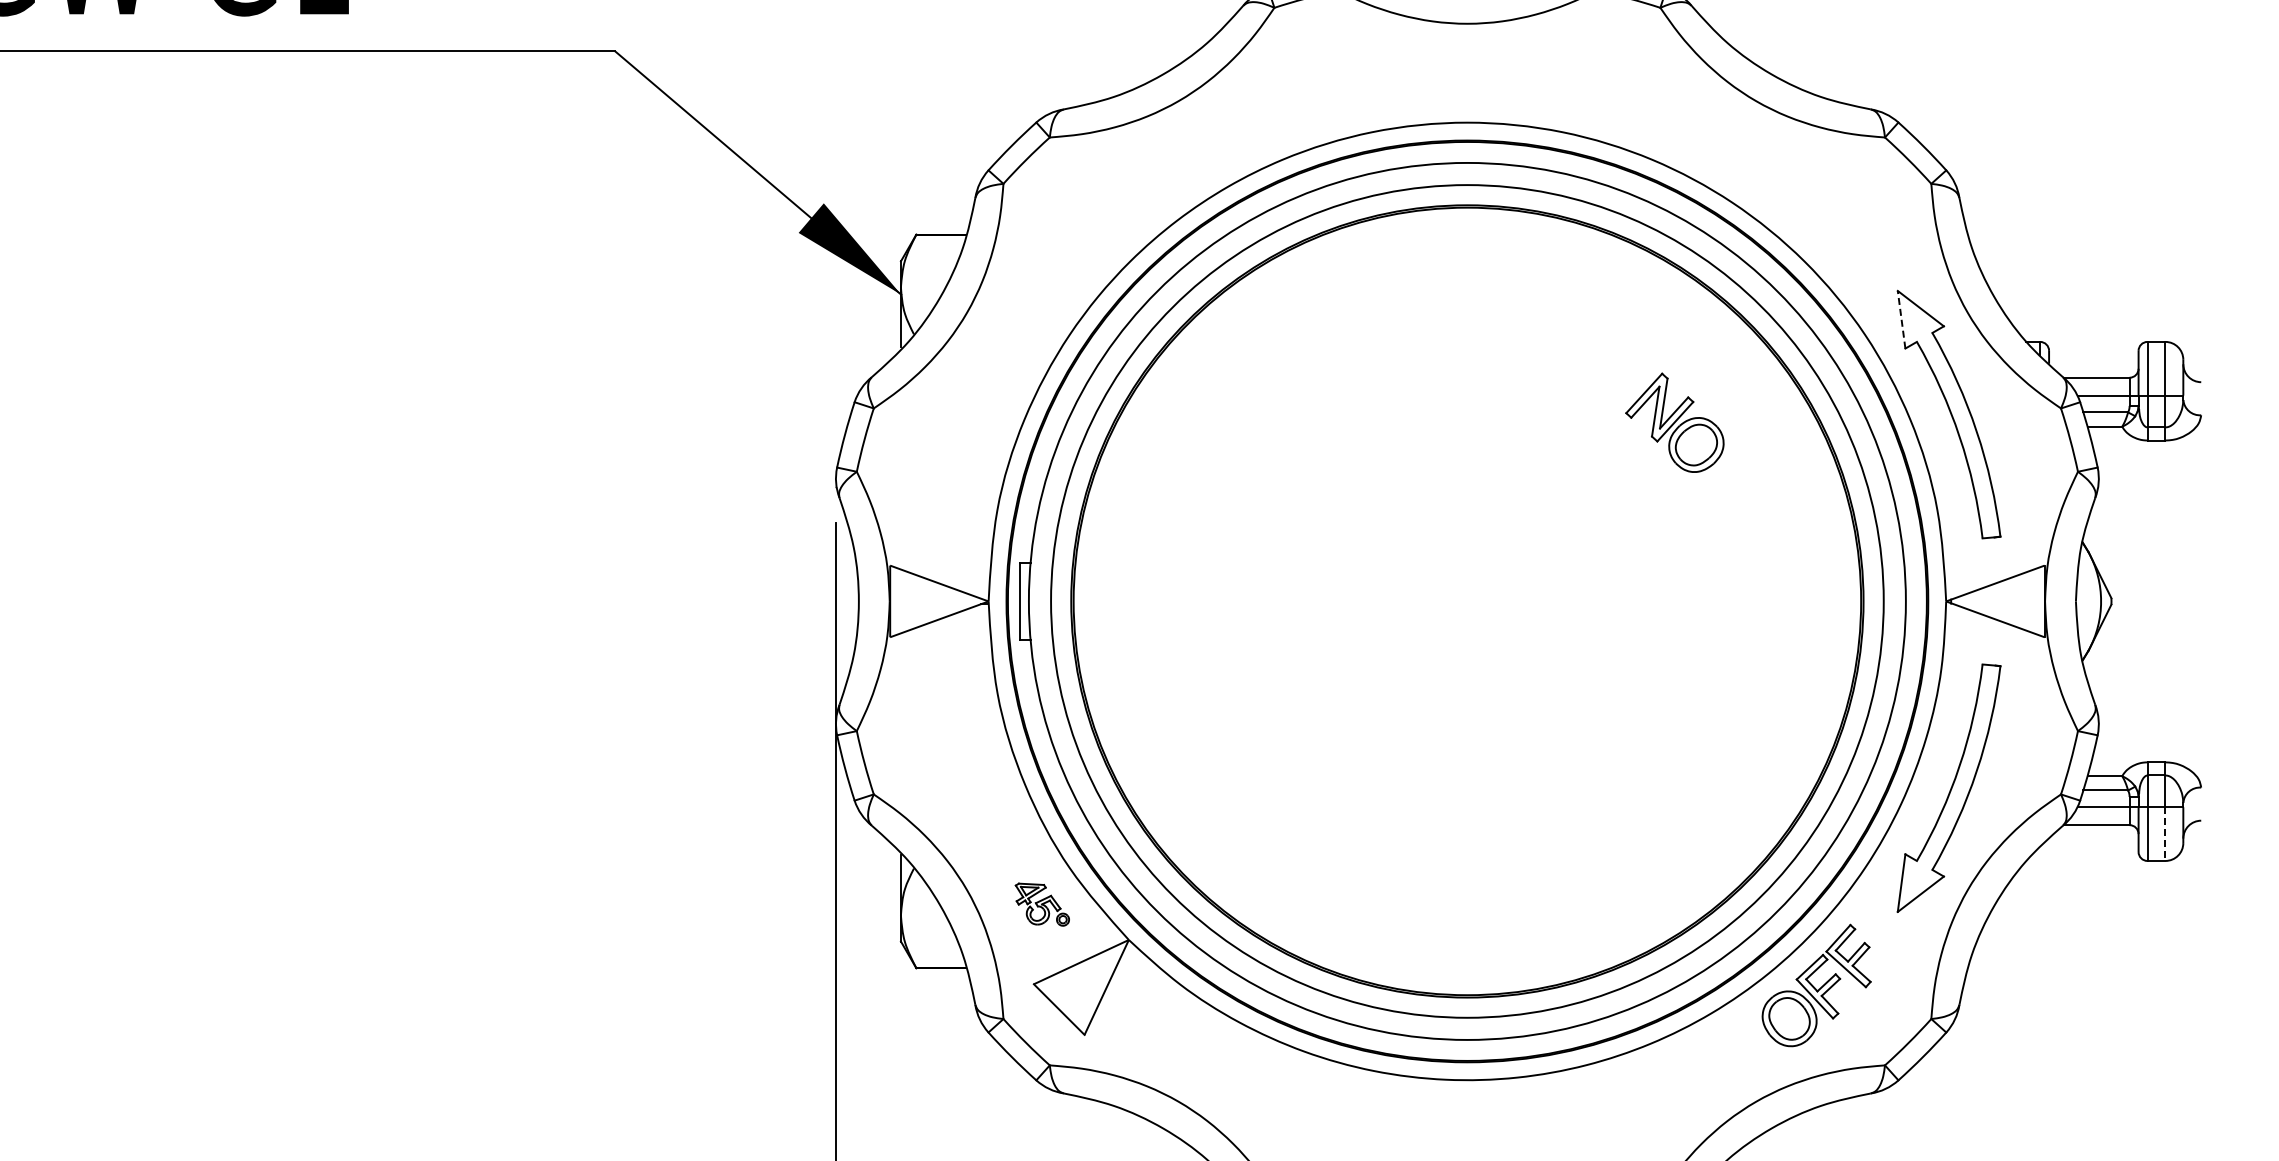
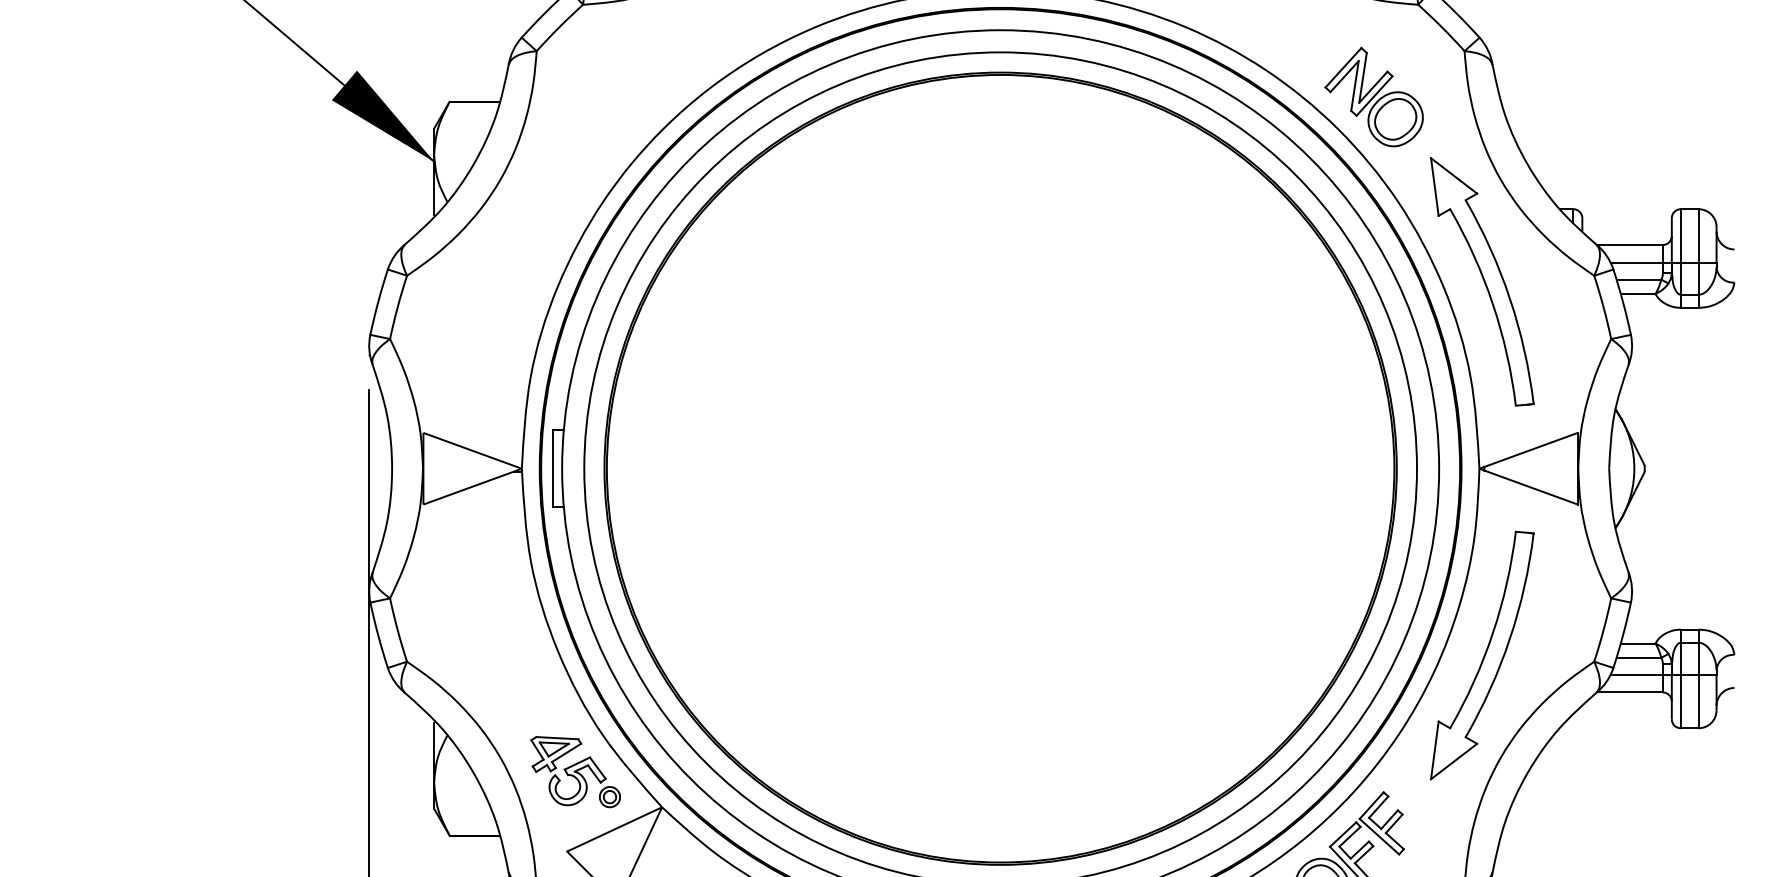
line: (1901, 319) -> (1434, 186), dashed -> solid
part: (1674, 422) -> (1373, 96), moved
line: (2165, 834) -> (1698, 701), dashed -> solid
part: (1042, 904) -> (575, 771), size x1.67

